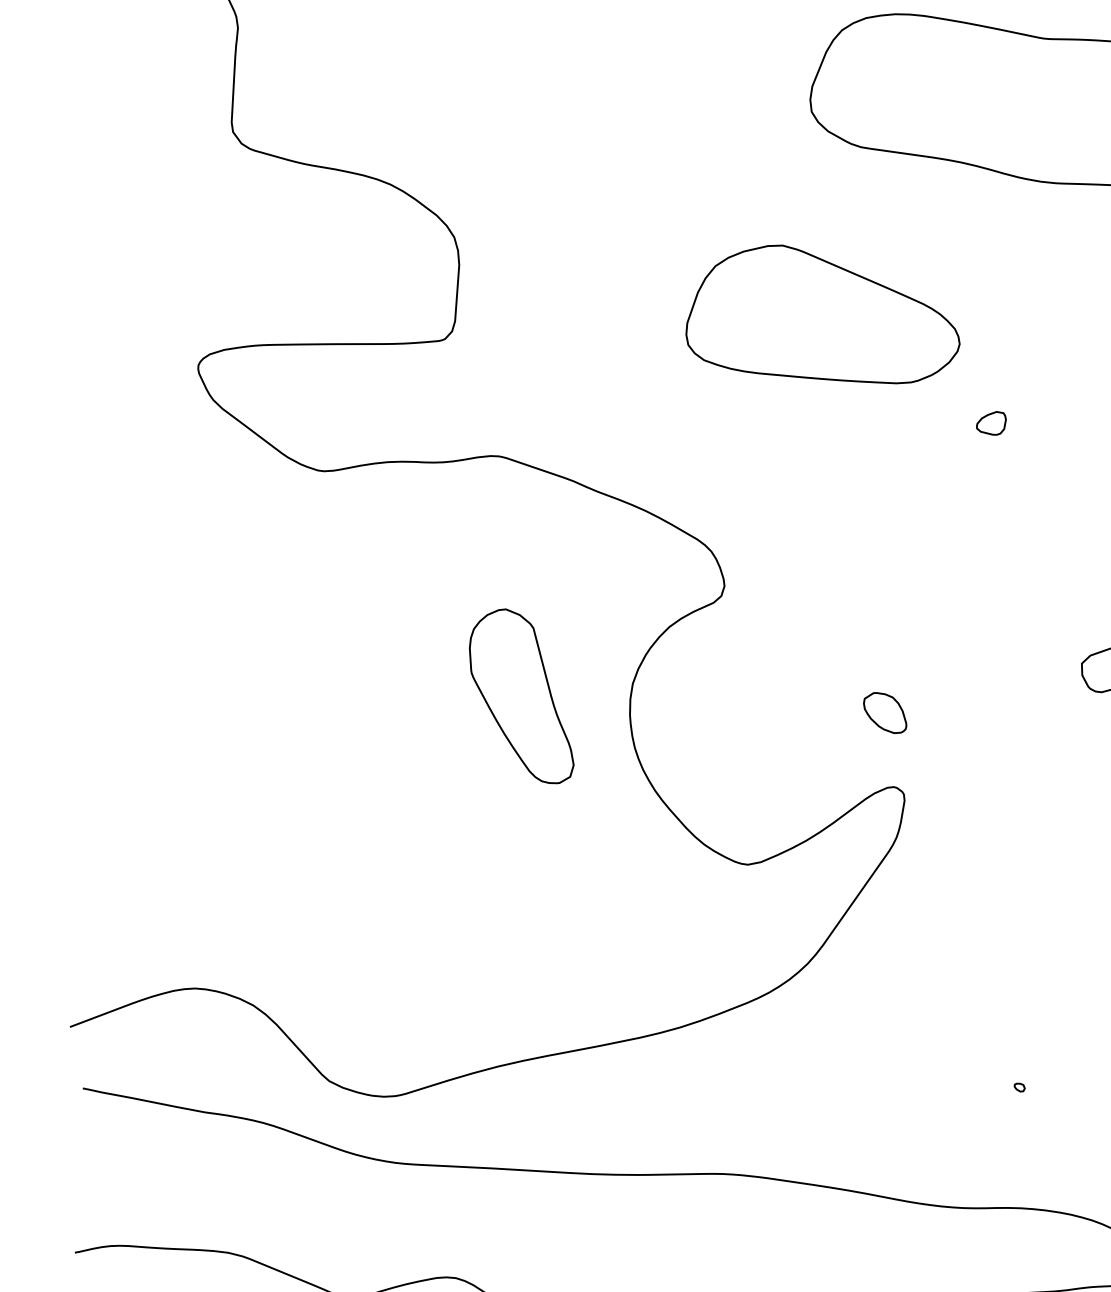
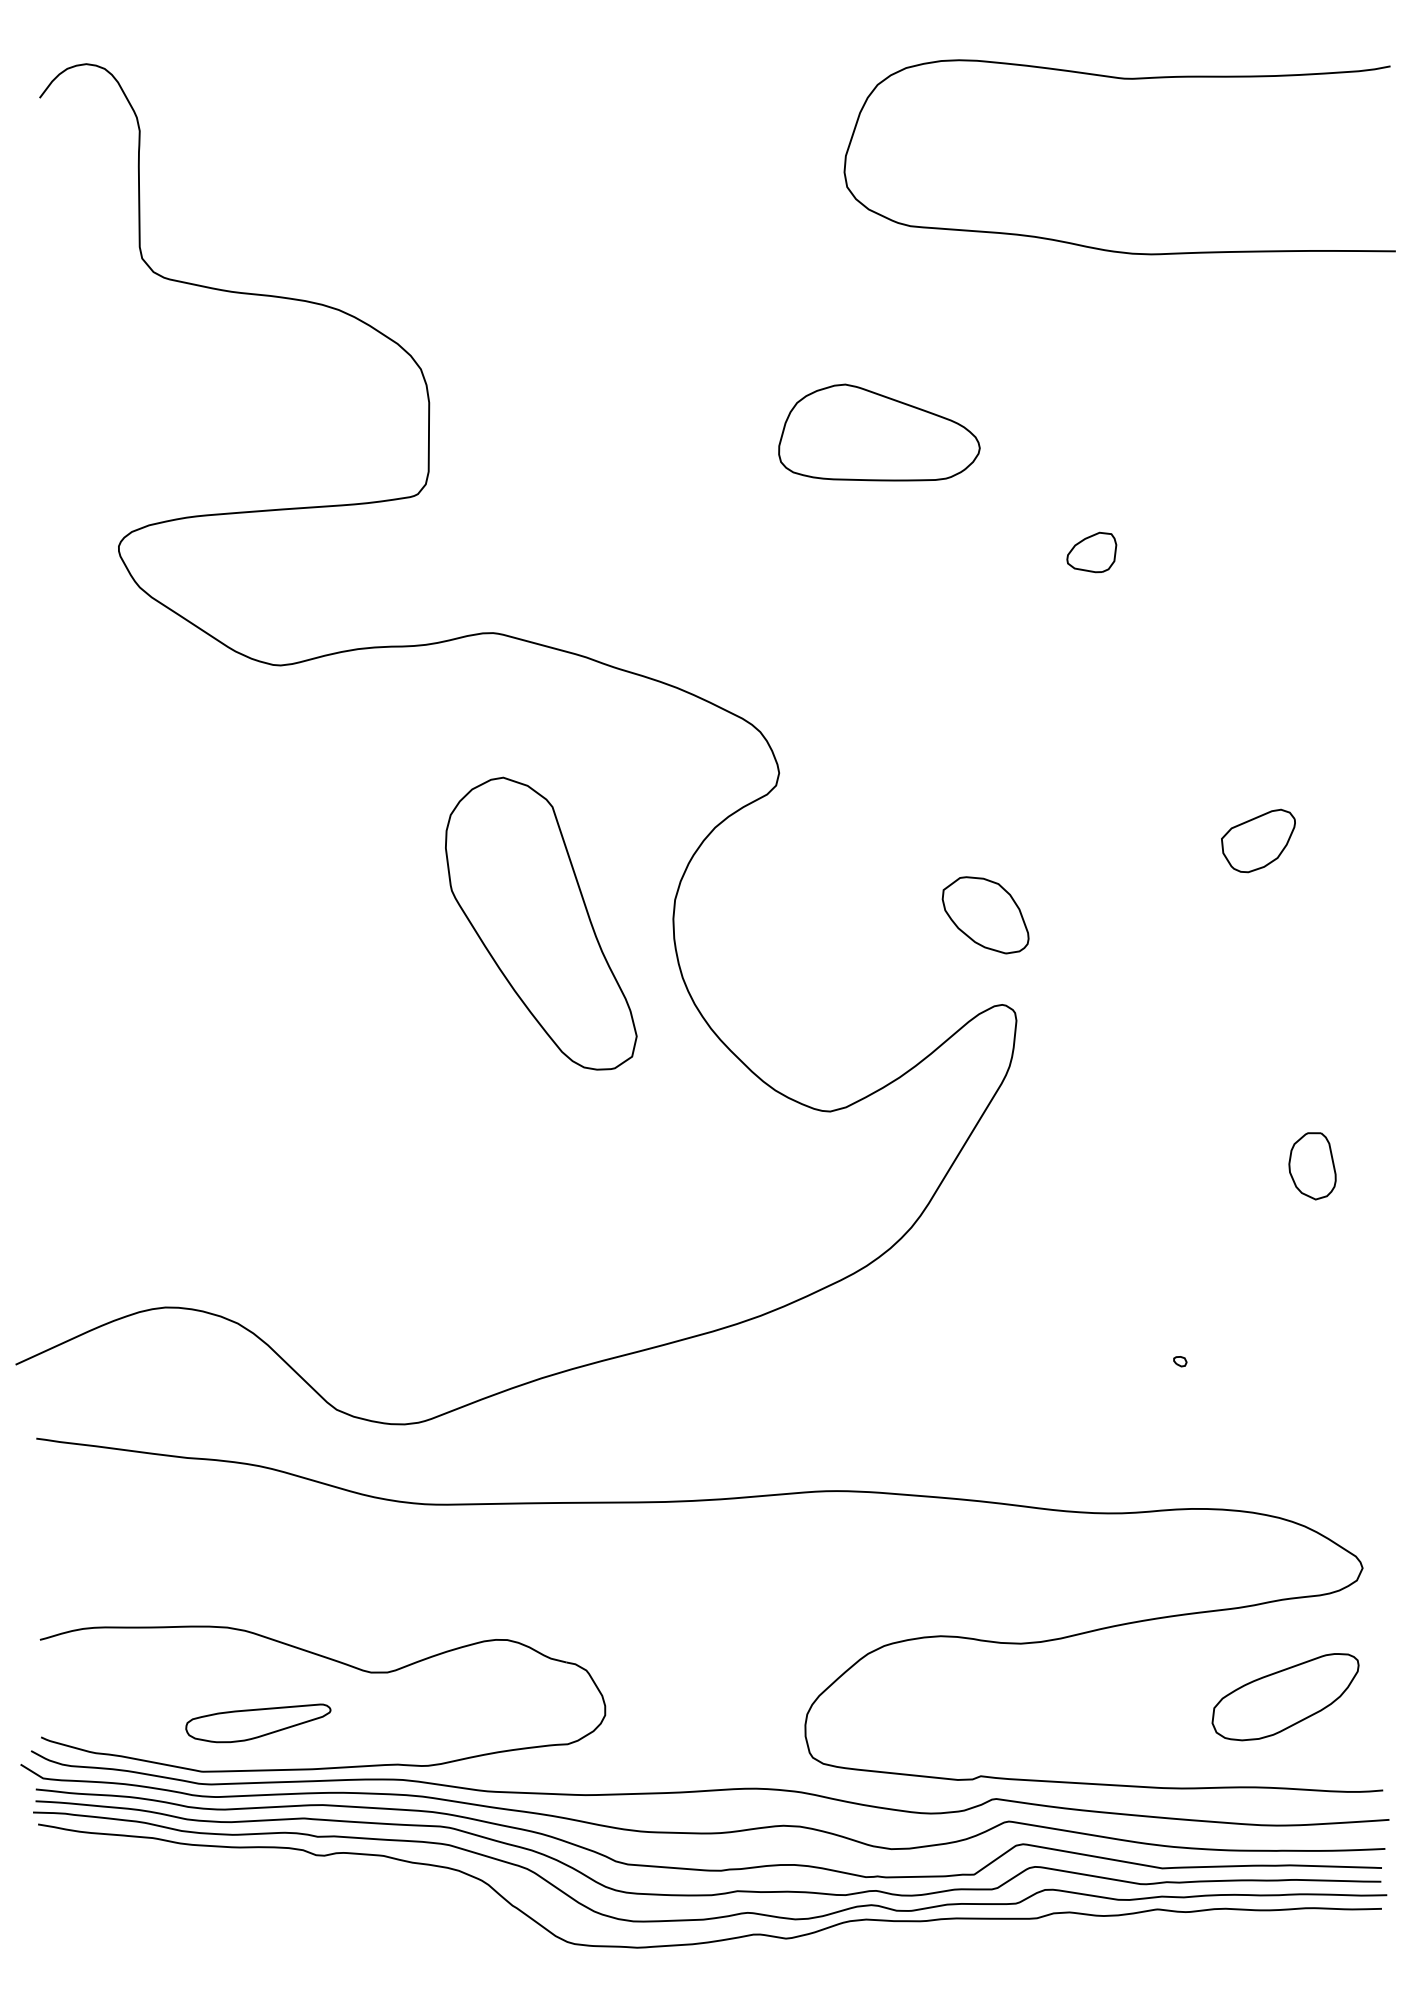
part: (824, 313) -> (879, 432), size x0.6
part: (991, 423) -> (1091, 552), size x1.4
part: (522, 695) -> (541, 923), size x1.4
part: (885, 712) -> (985, 914), size x1.6

